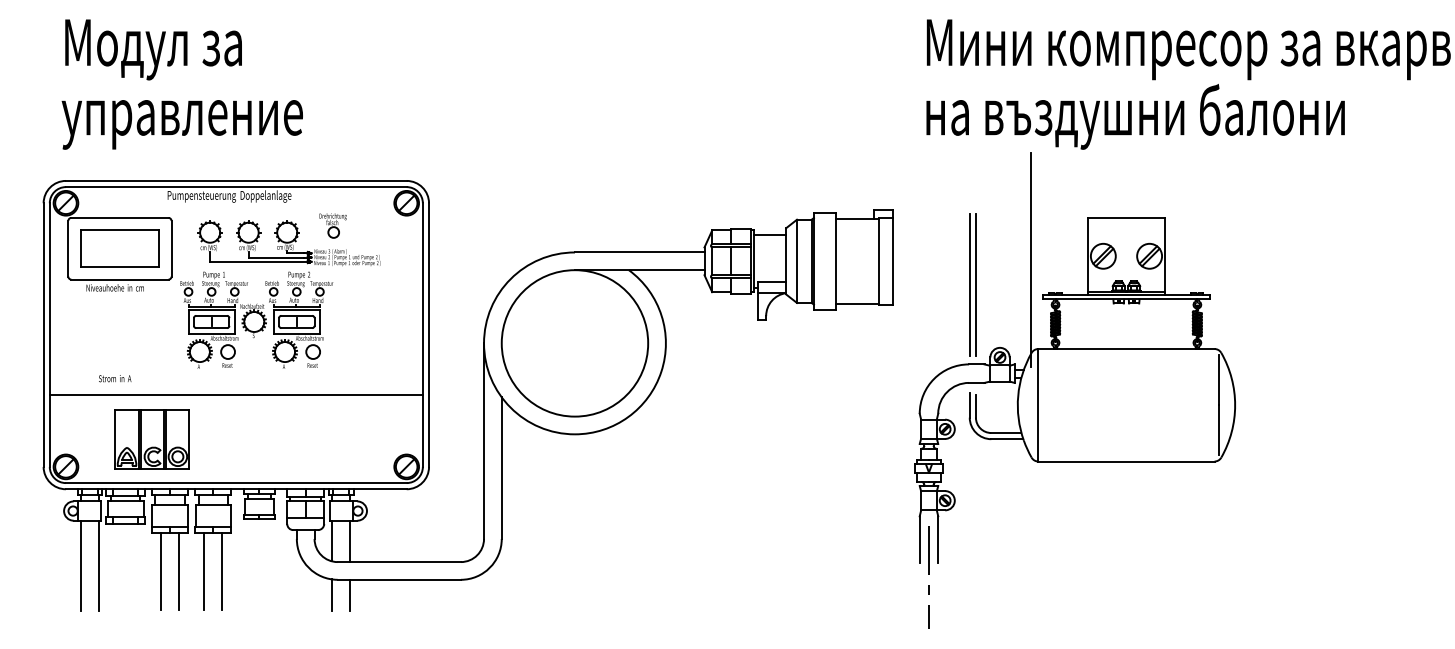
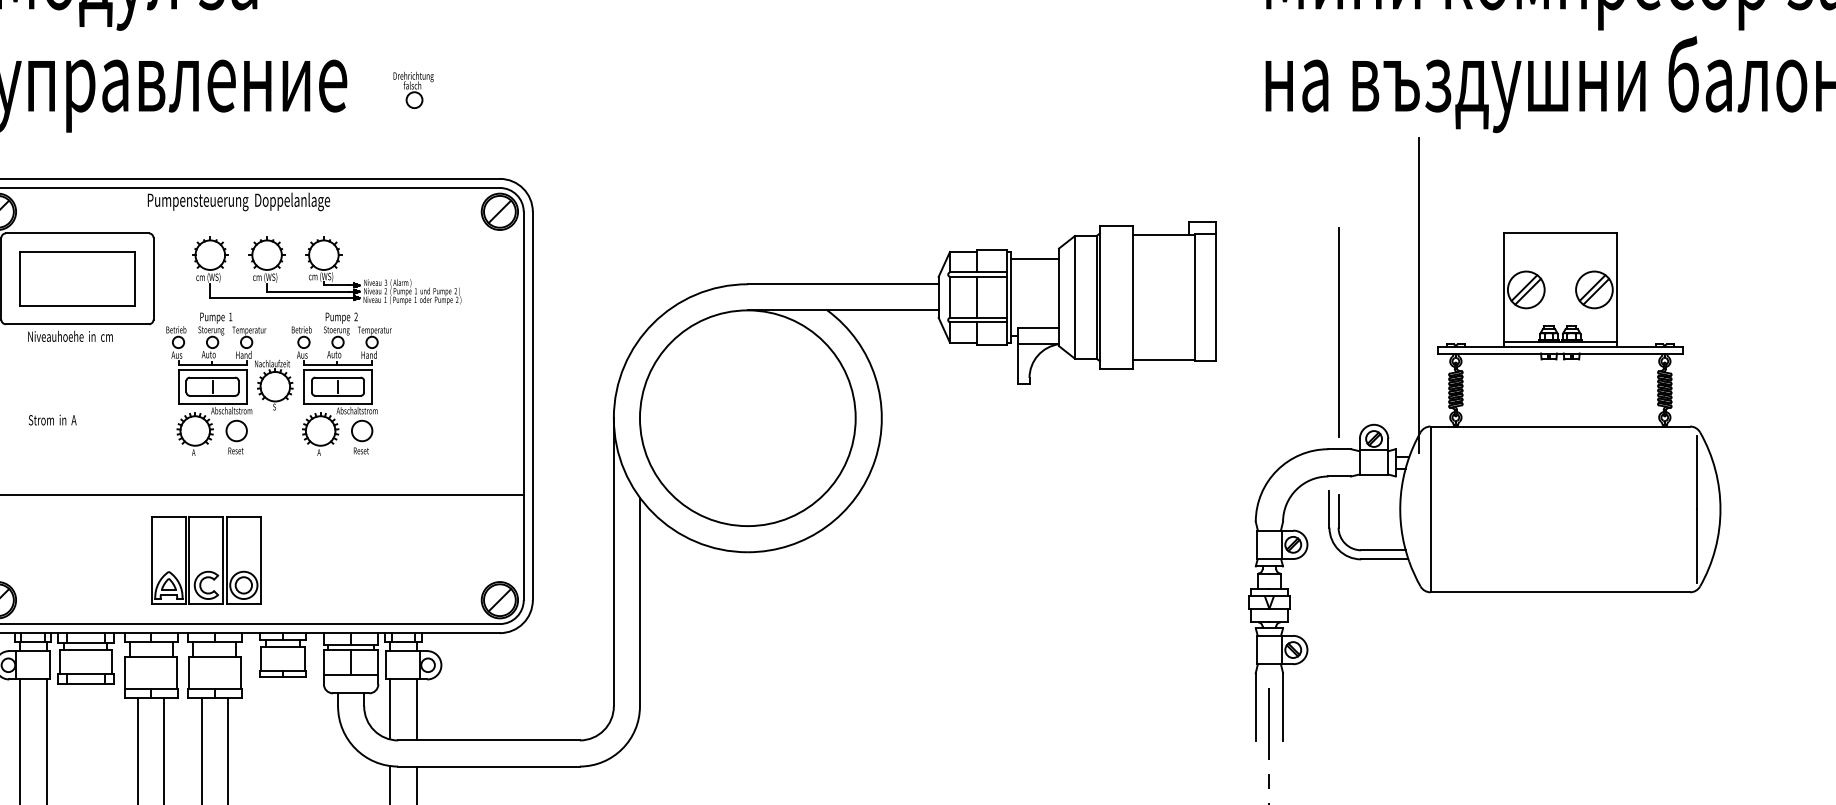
part: (332, 225) -> (412, 89), moved
line: (969, 285) -> (1329, 332), removed
text: (115, 378) -> (53, 419), moved
part: (151, 439) -> (204, 559), moved

